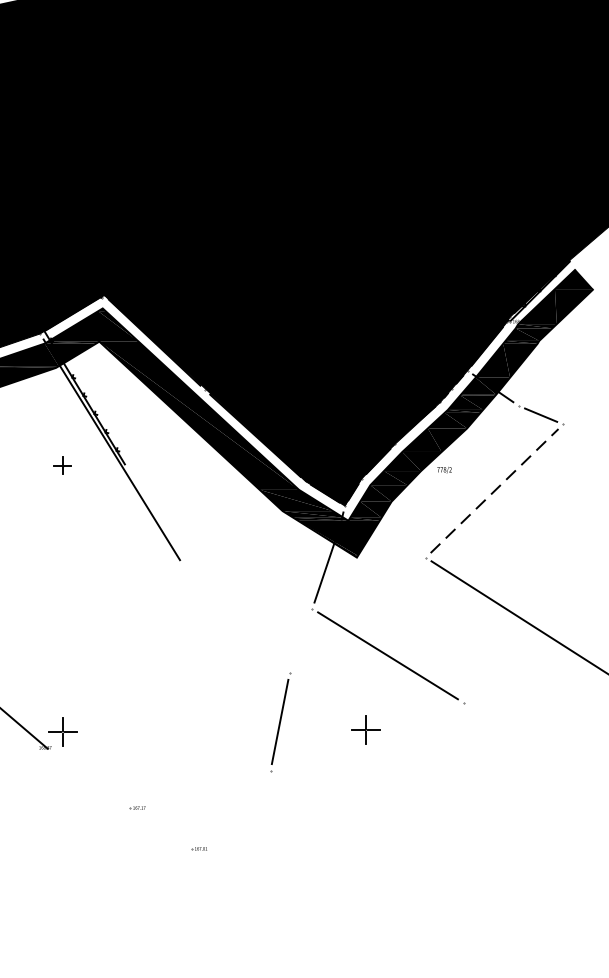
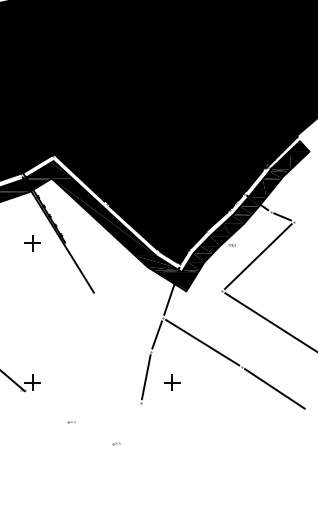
part: (62, 466) -> (32, 243), size x1.67
line: (494, 490) -> (258, 256), dashed -> solid
line: (299, 640) -> (156, 334), added
part: (366, 730) -> (172, 382), moved
line: (525, 743) -> (274, 388), added
part: (198, 848) -> (116, 443), moved

